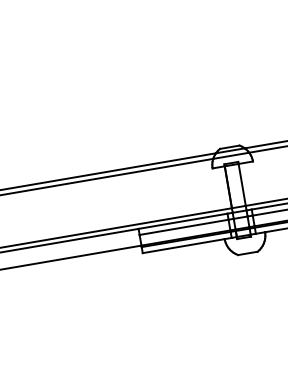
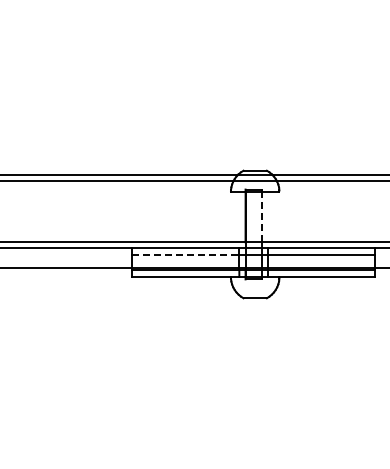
line: (242, 184) -> (262, 216), solid -> dashed
line: (184, 227) -> (186, 255), solid -> dashed

